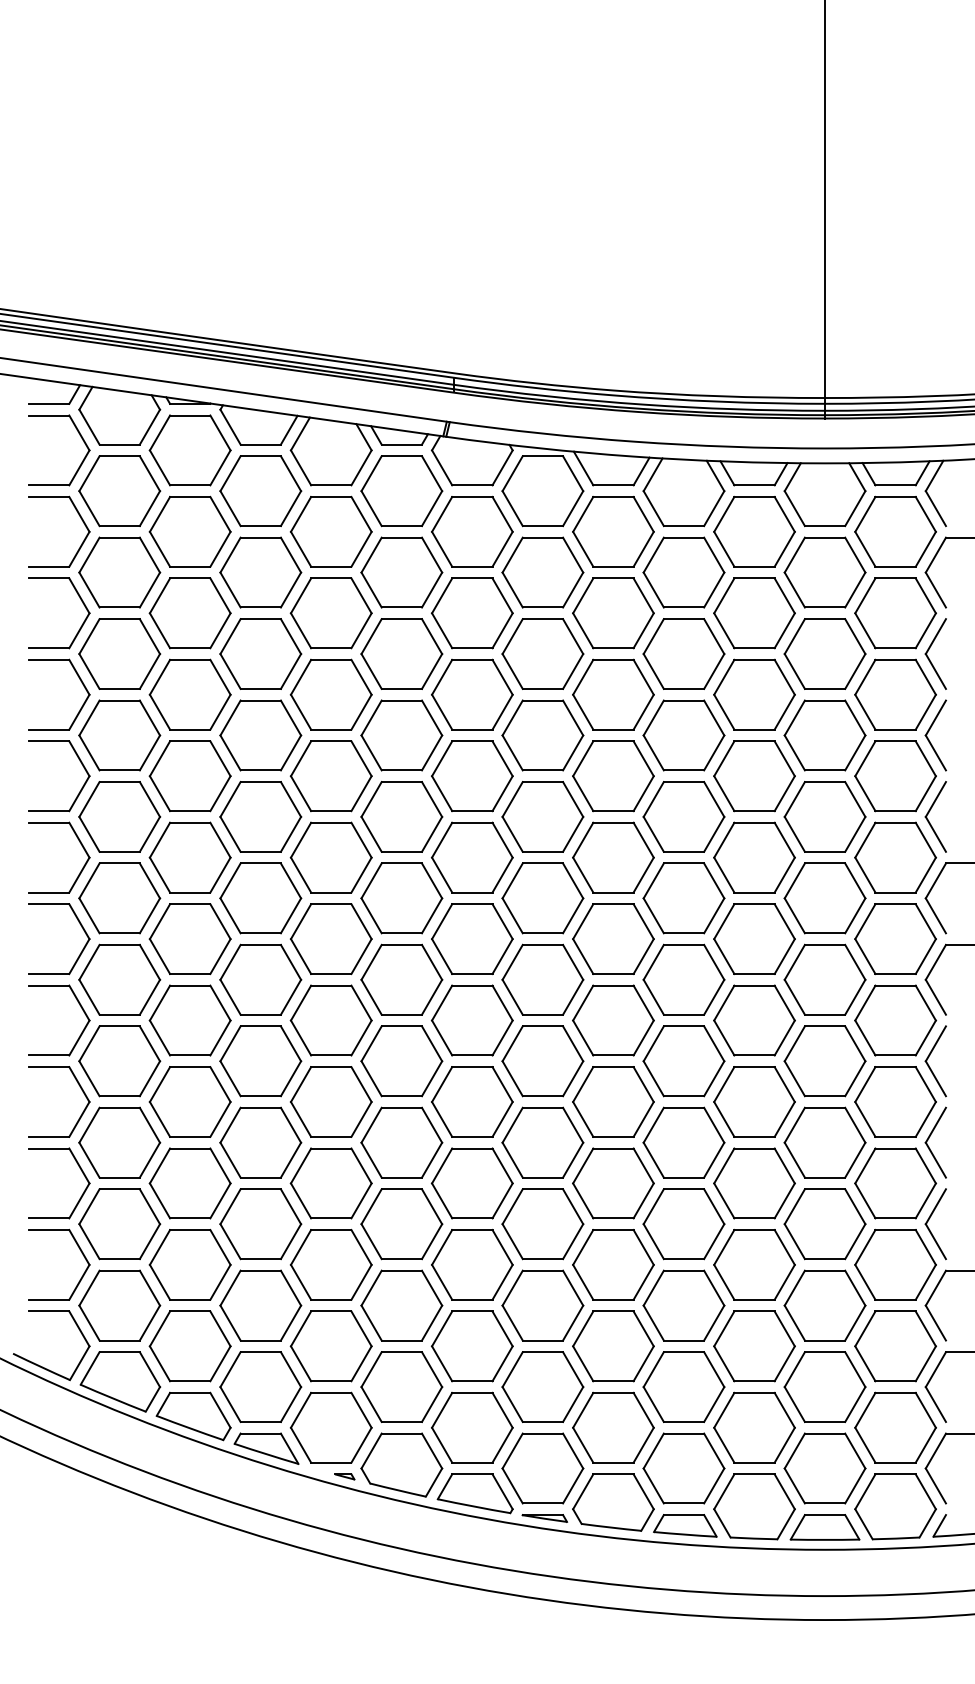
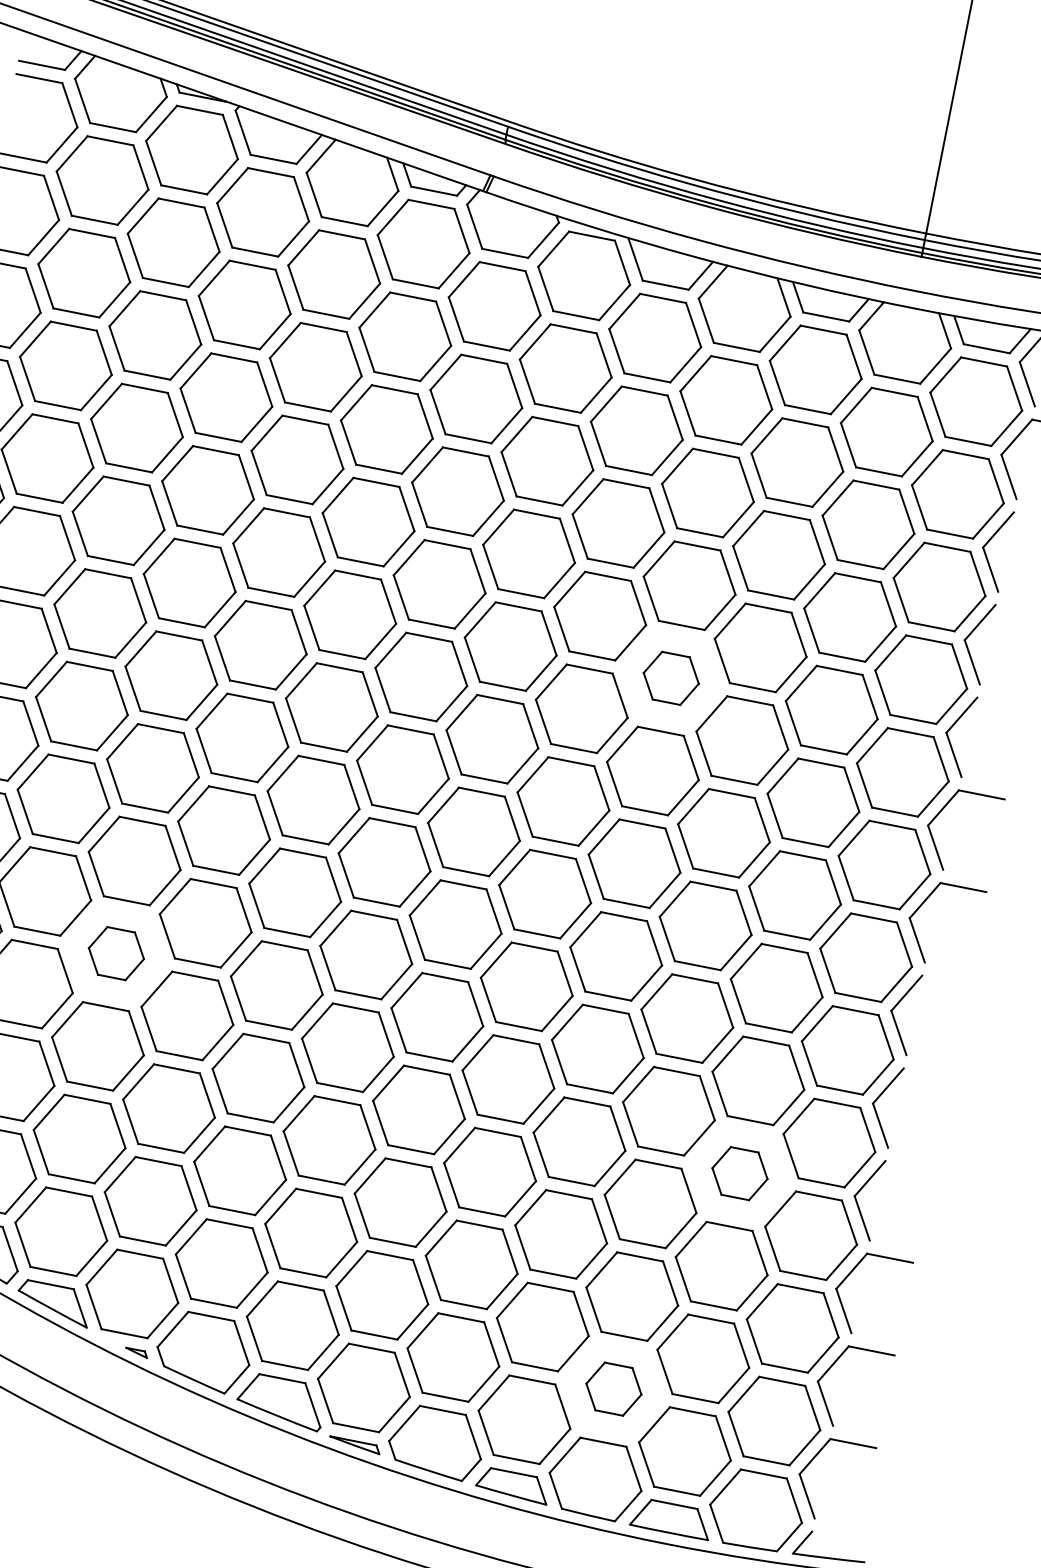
part: (683, 816) -> (670, 677), size x0.6
part: (260, 1142) -> (116, 953), size x0.6
part: (824, 1224) -> (739, 1173), size x0.6
part: (754, 1427) -> (613, 1388), size x0.6

